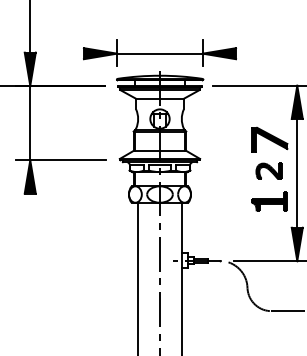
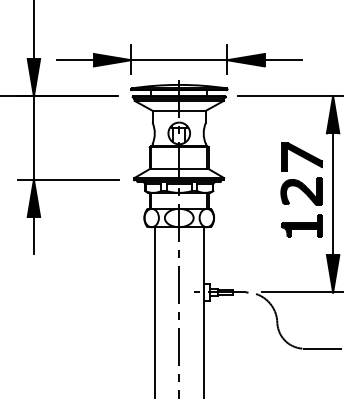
line: (66, 53) -> (74, 59), added
line: (252, 53) -> (282, 59), added
part: (268, 170) -> (300, 191), size x1.43
line: (30, 209) -> (34, 234), added

